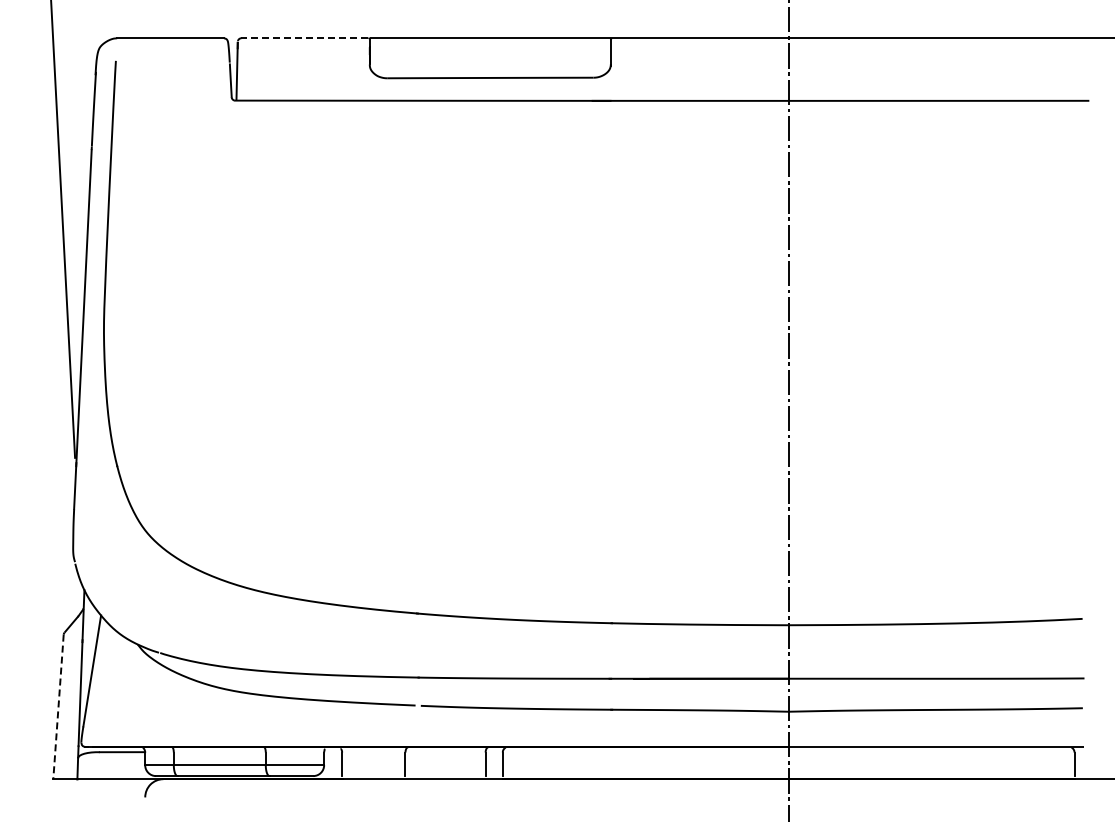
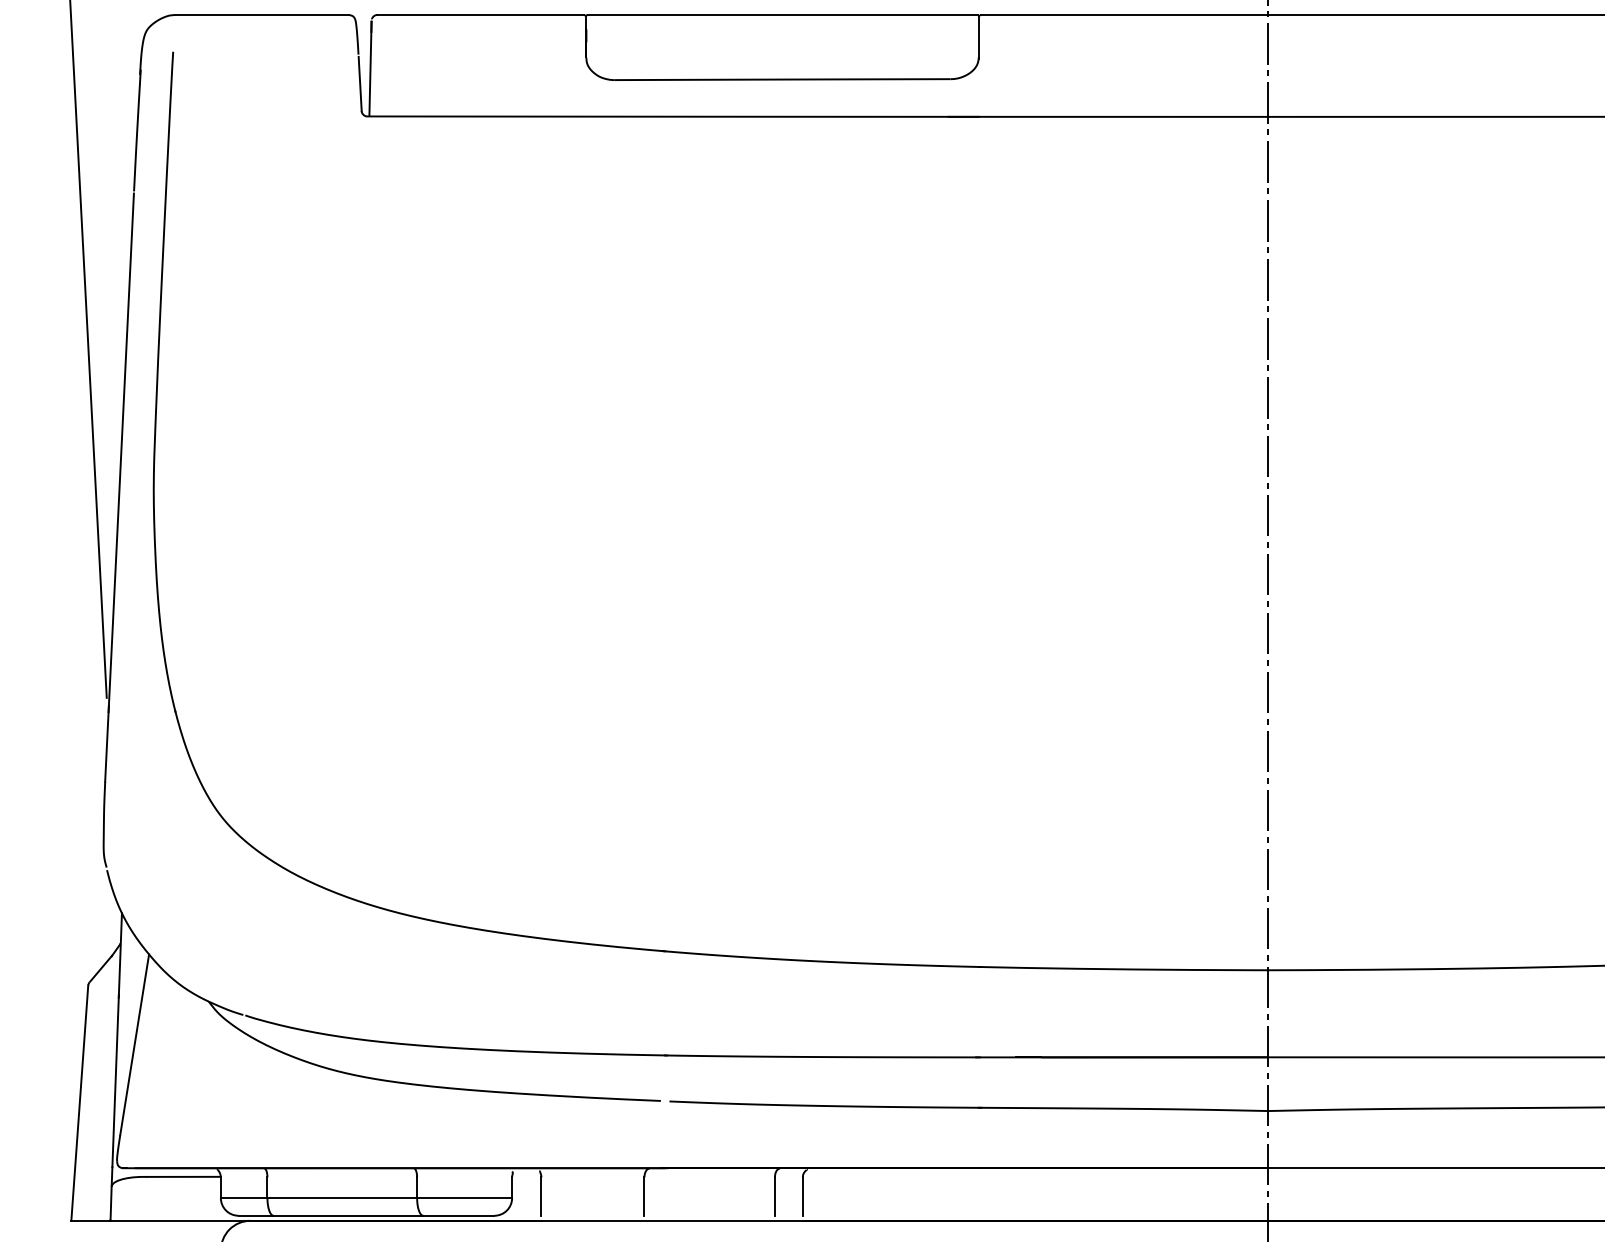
line: (304, 38) -> (480, 15), dashed -> solid
line: (58, 707) -> (79, 1104), dashed -> solid

